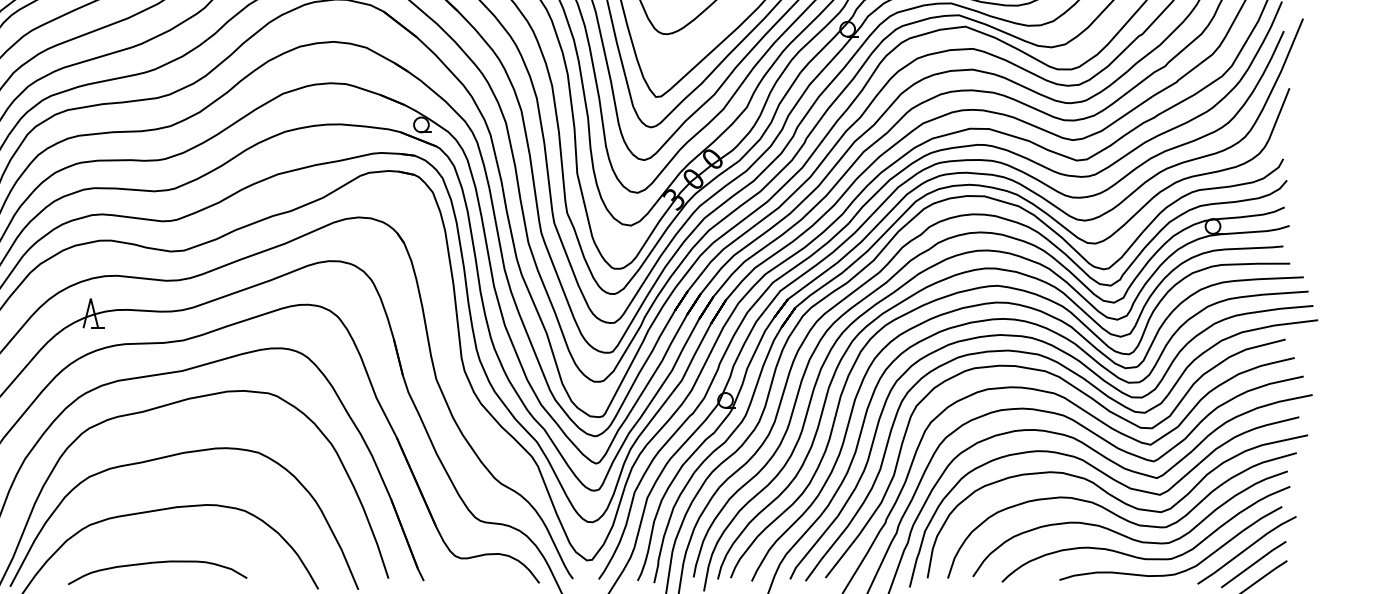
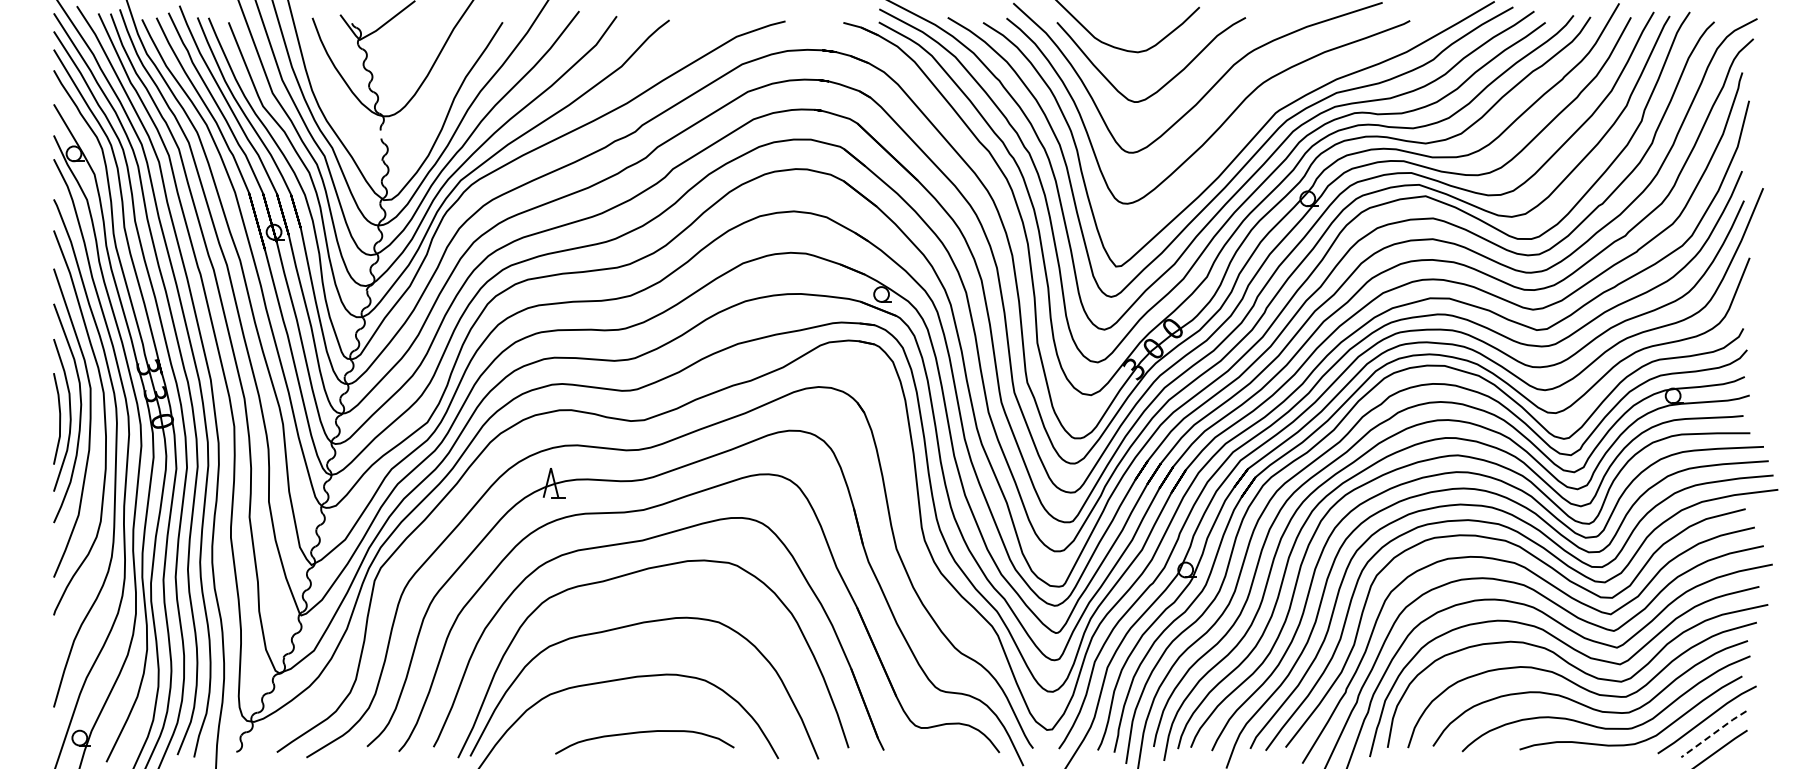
curve: (153, 563) -> (640, 733), moved
line: (1253, 563) -> (1713, 733), solid -> dashed

